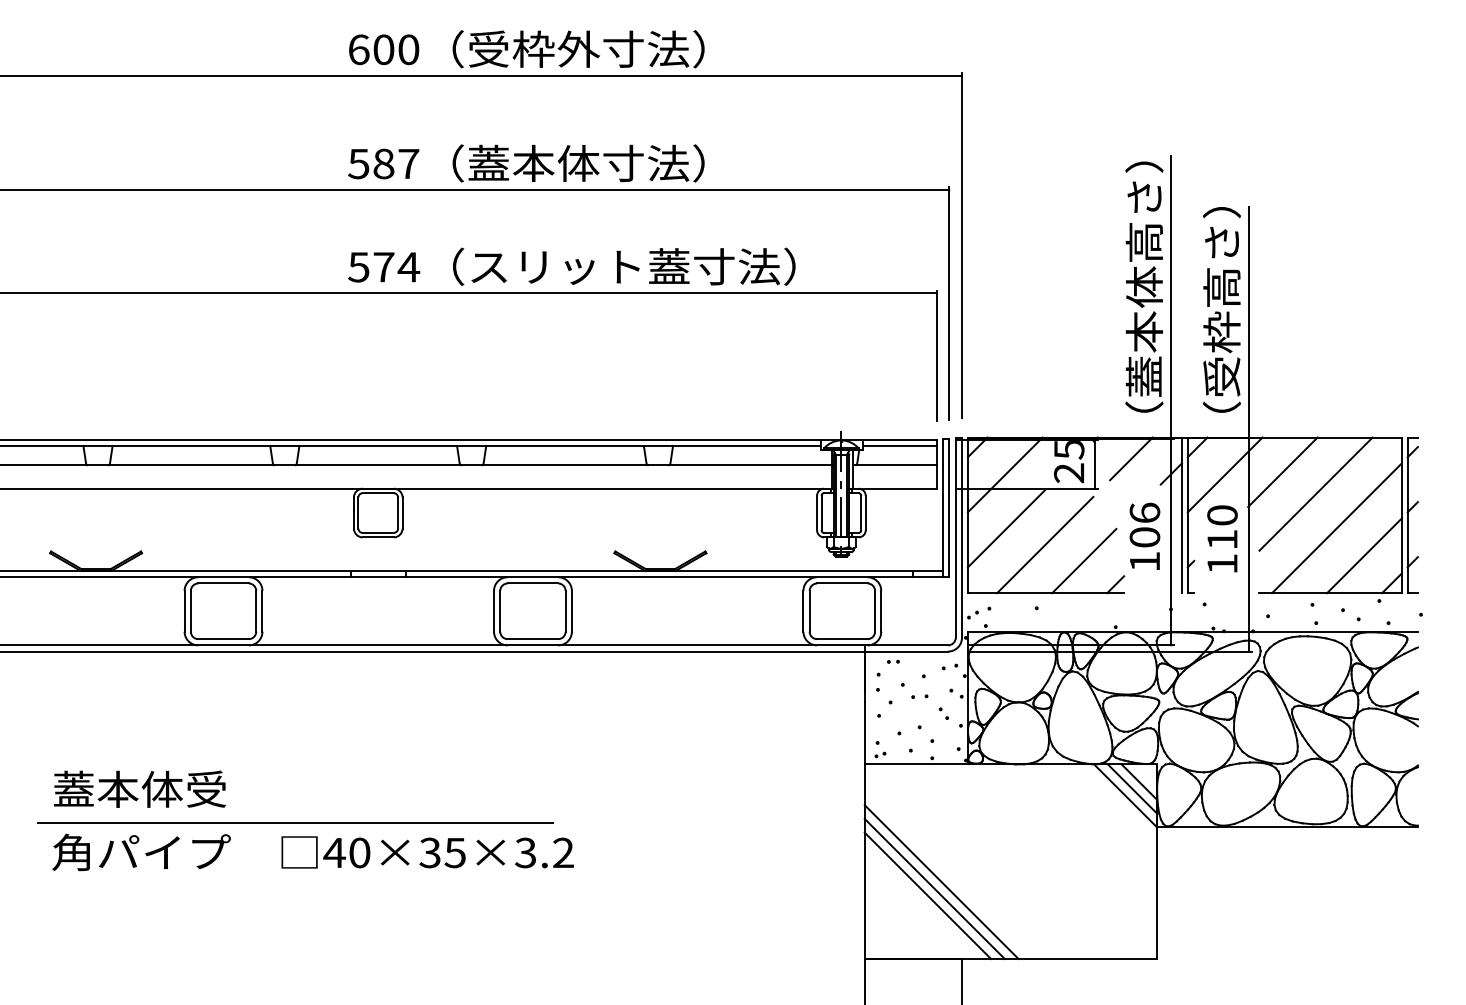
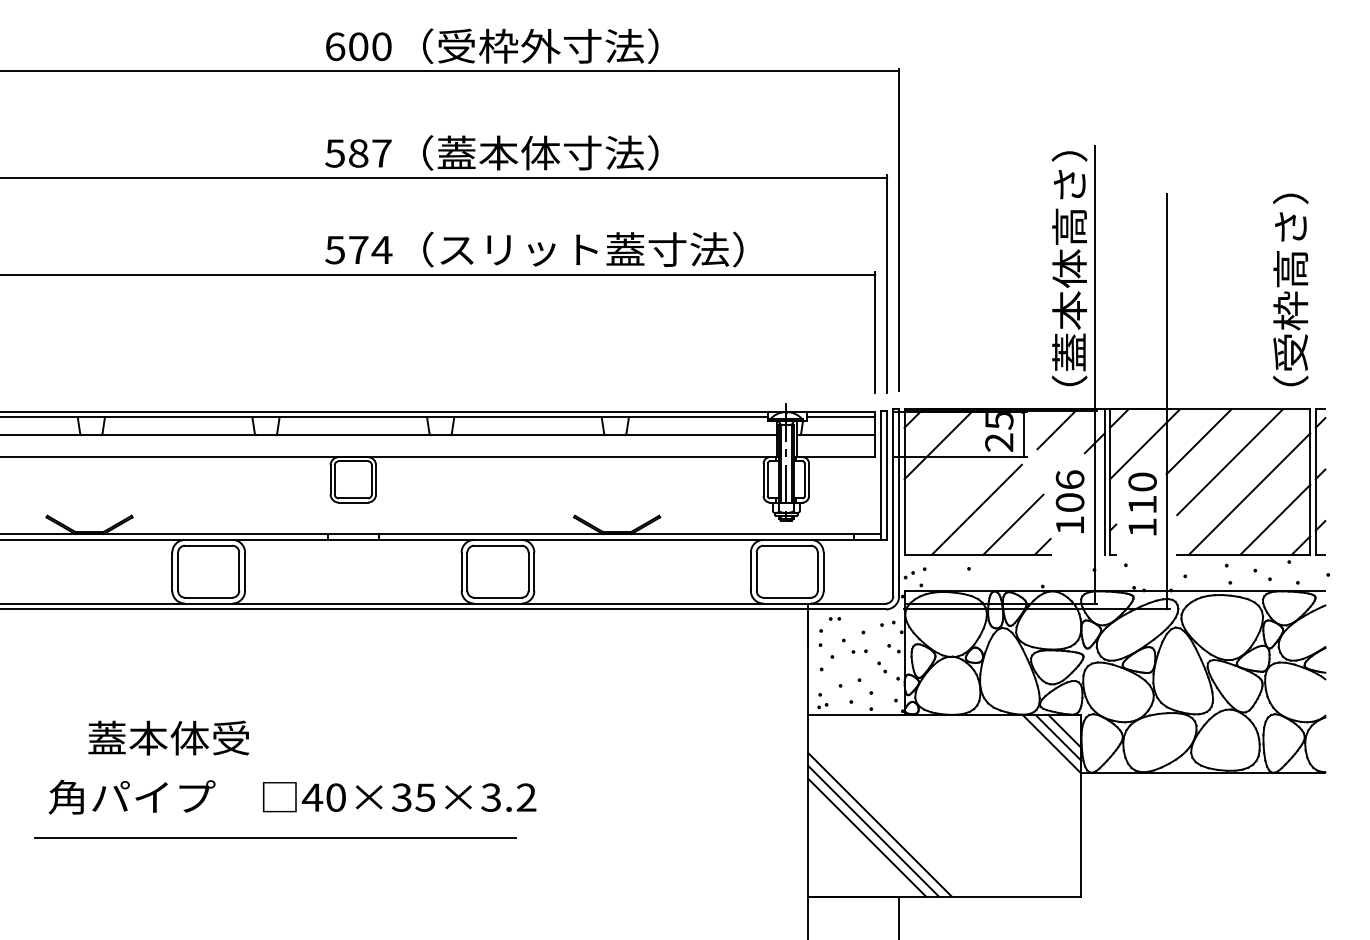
text: (1221, 309) -> (1290, 289), moved
line: (1006, 528) -> (940, 494), removed
text: (139, 788) -> (168, 737), moved
line: (295, 822) -> (275, 837), moved

